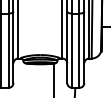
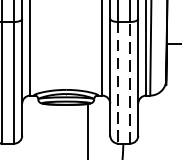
line: (79, 50) -> (130, 82), solid -> dashed
line: (72, 51) -> (118, 84), solid -> dashed

